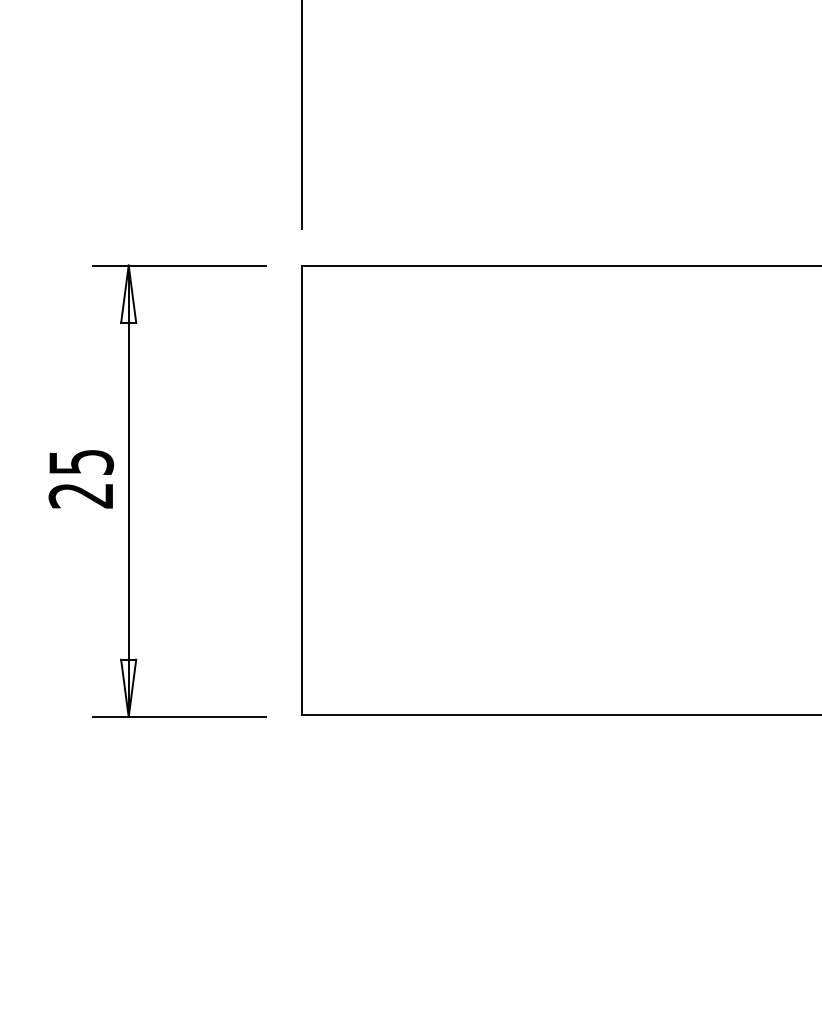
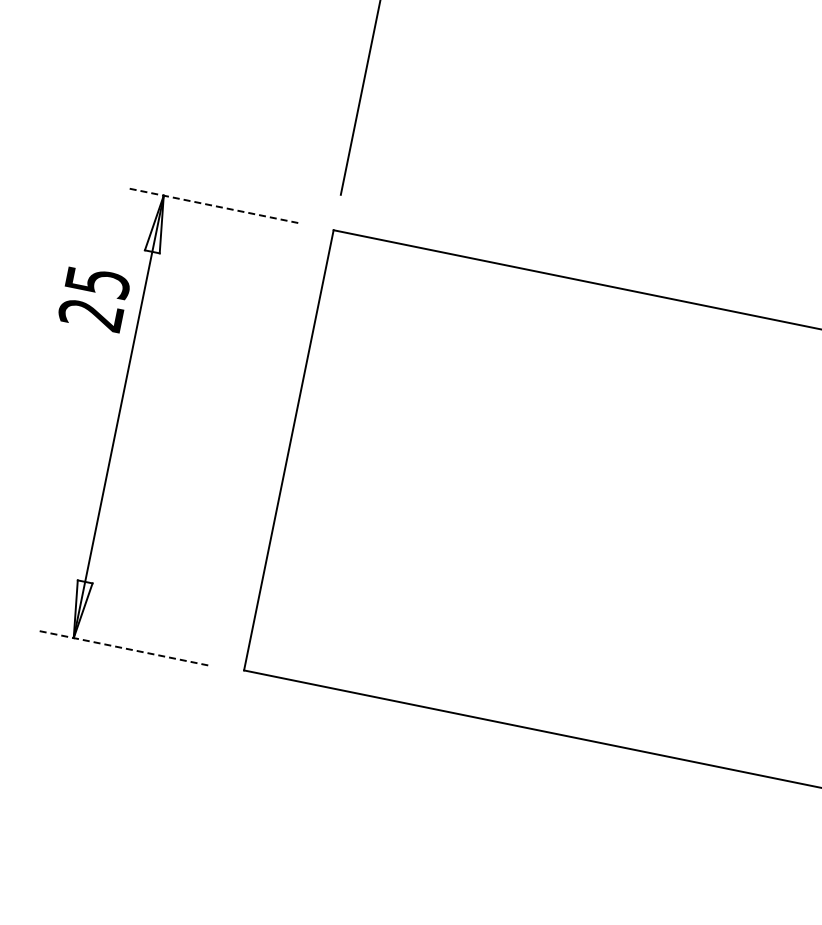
line: (179, 265) -> (213, 205), solid -> dashed
text: (80, 479) -> (93, 298), moved
line: (179, 717) -> (123, 648), solid -> dashed

